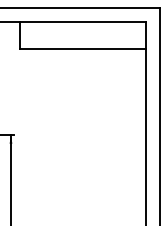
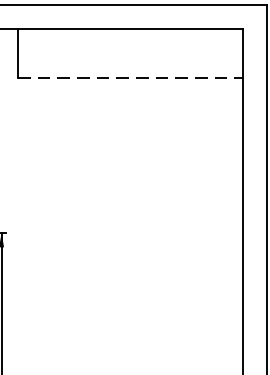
line: (83, 49) -> (131, 79), solid -> dashed

